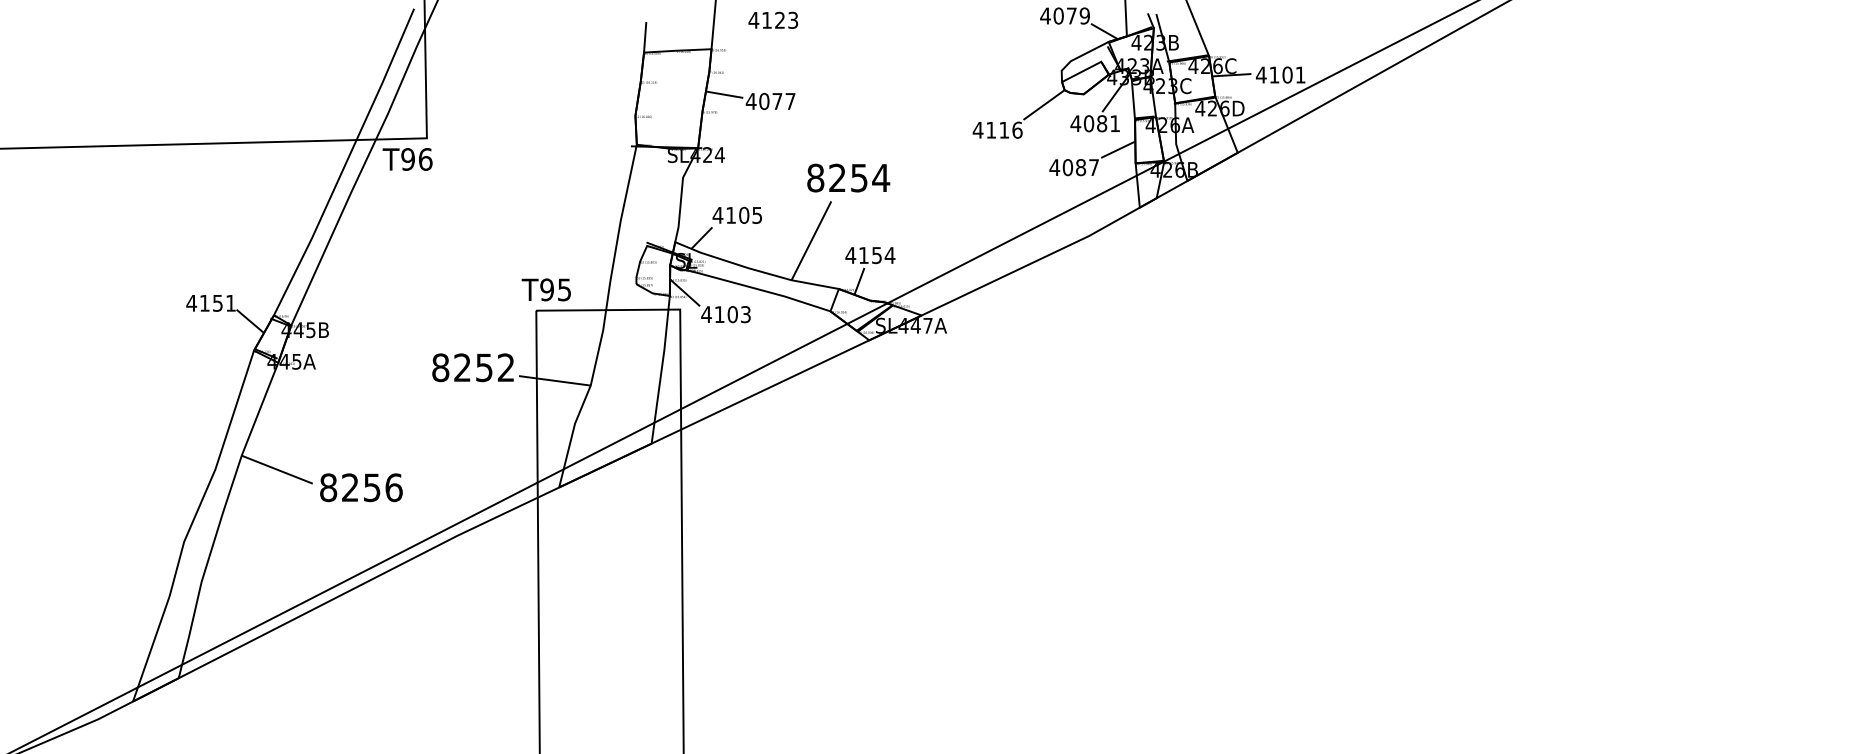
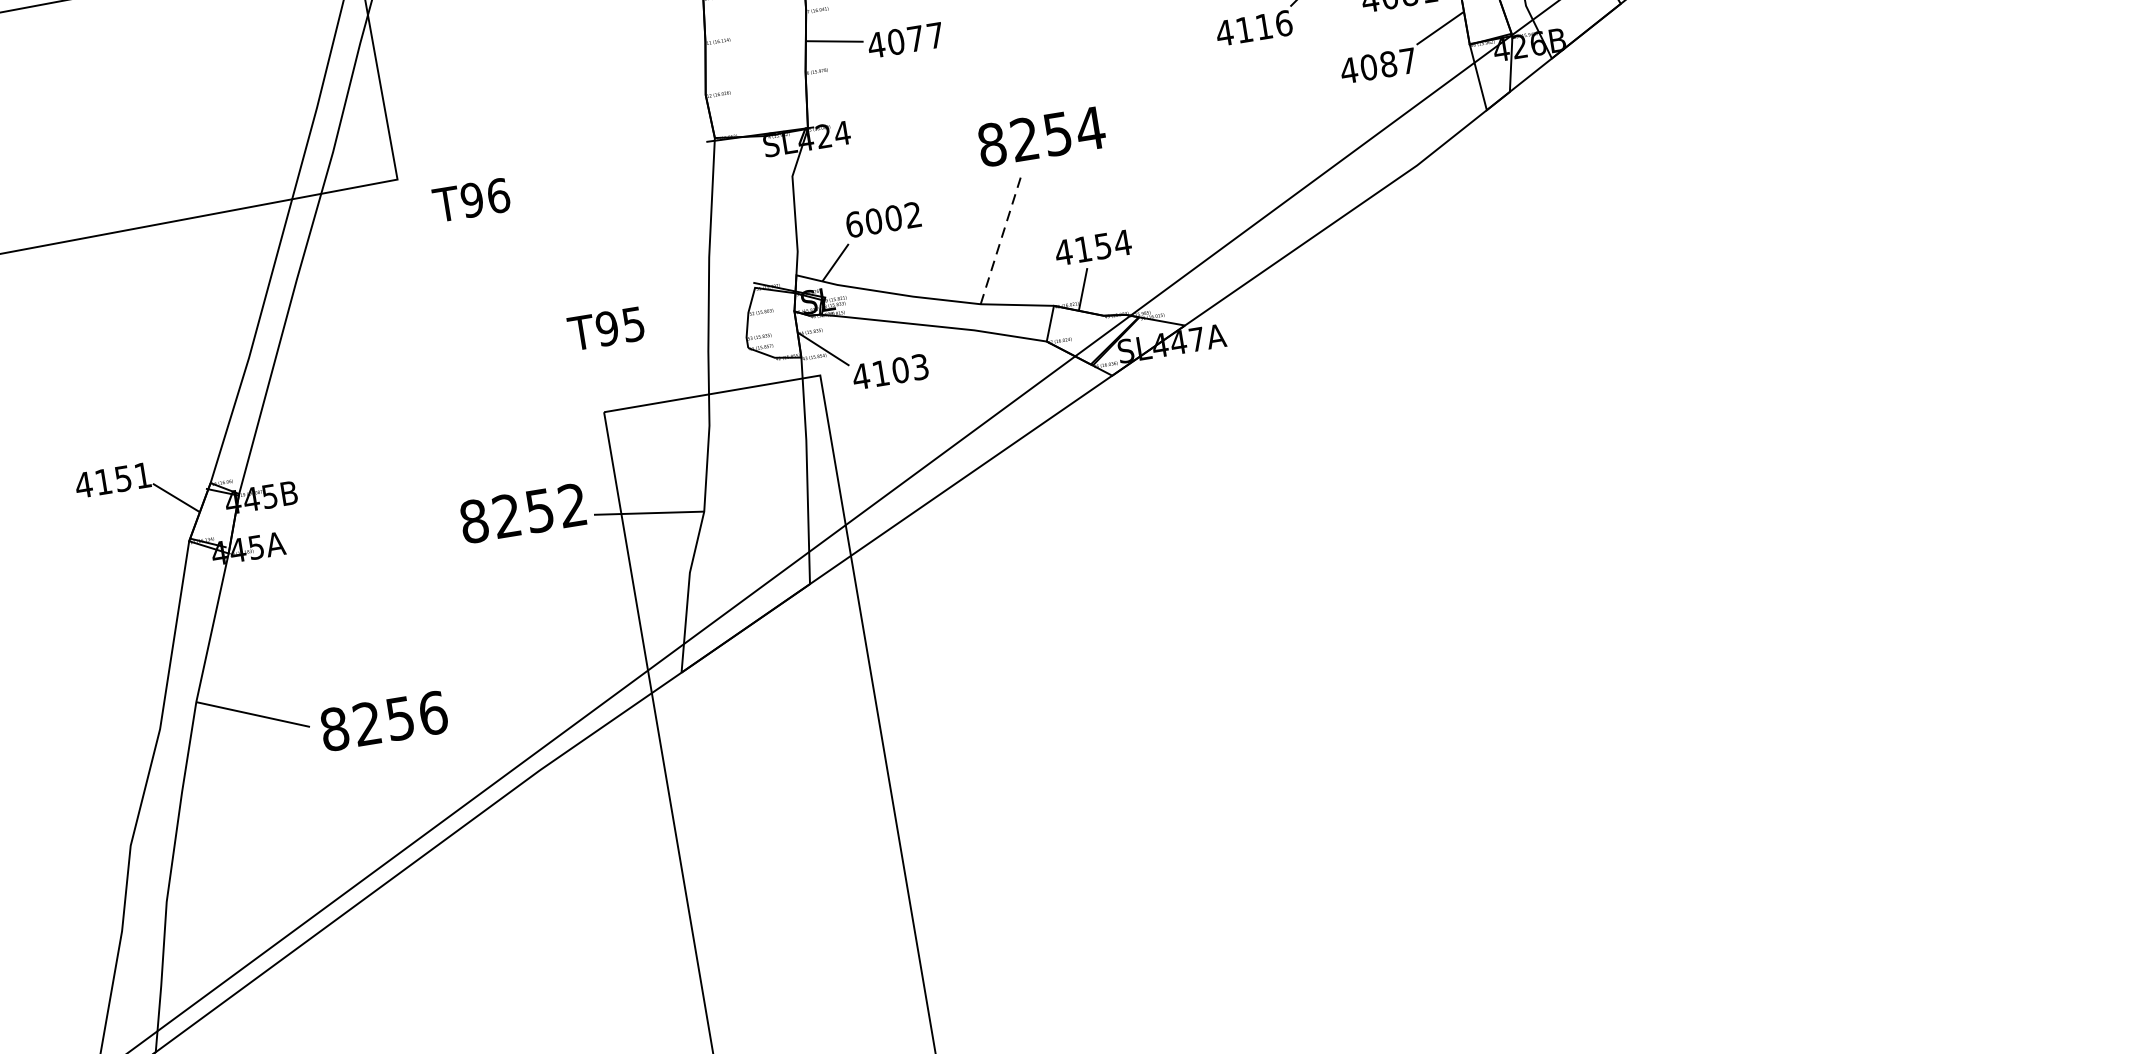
text: (407, 159) -> (471, 200), moved
text: (737, 214) -> (883, 218), 4105 -> 6002
line: (811, 240) -> (1000, 239), solid -> dashed
text: (545, 289) -> (604, 328), moved

